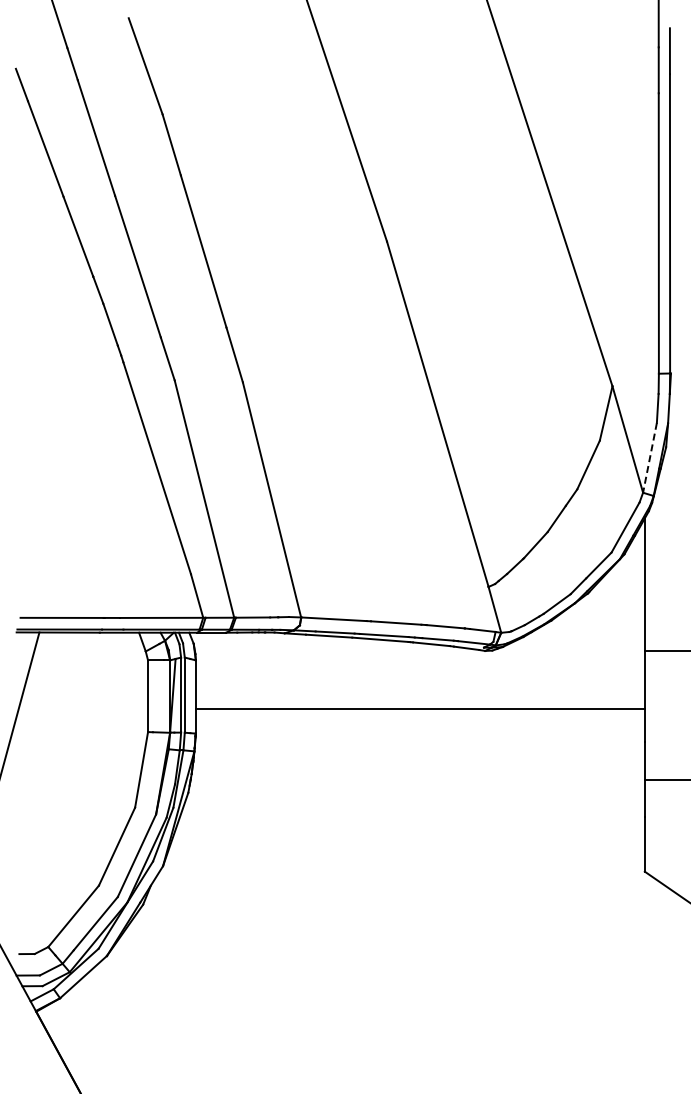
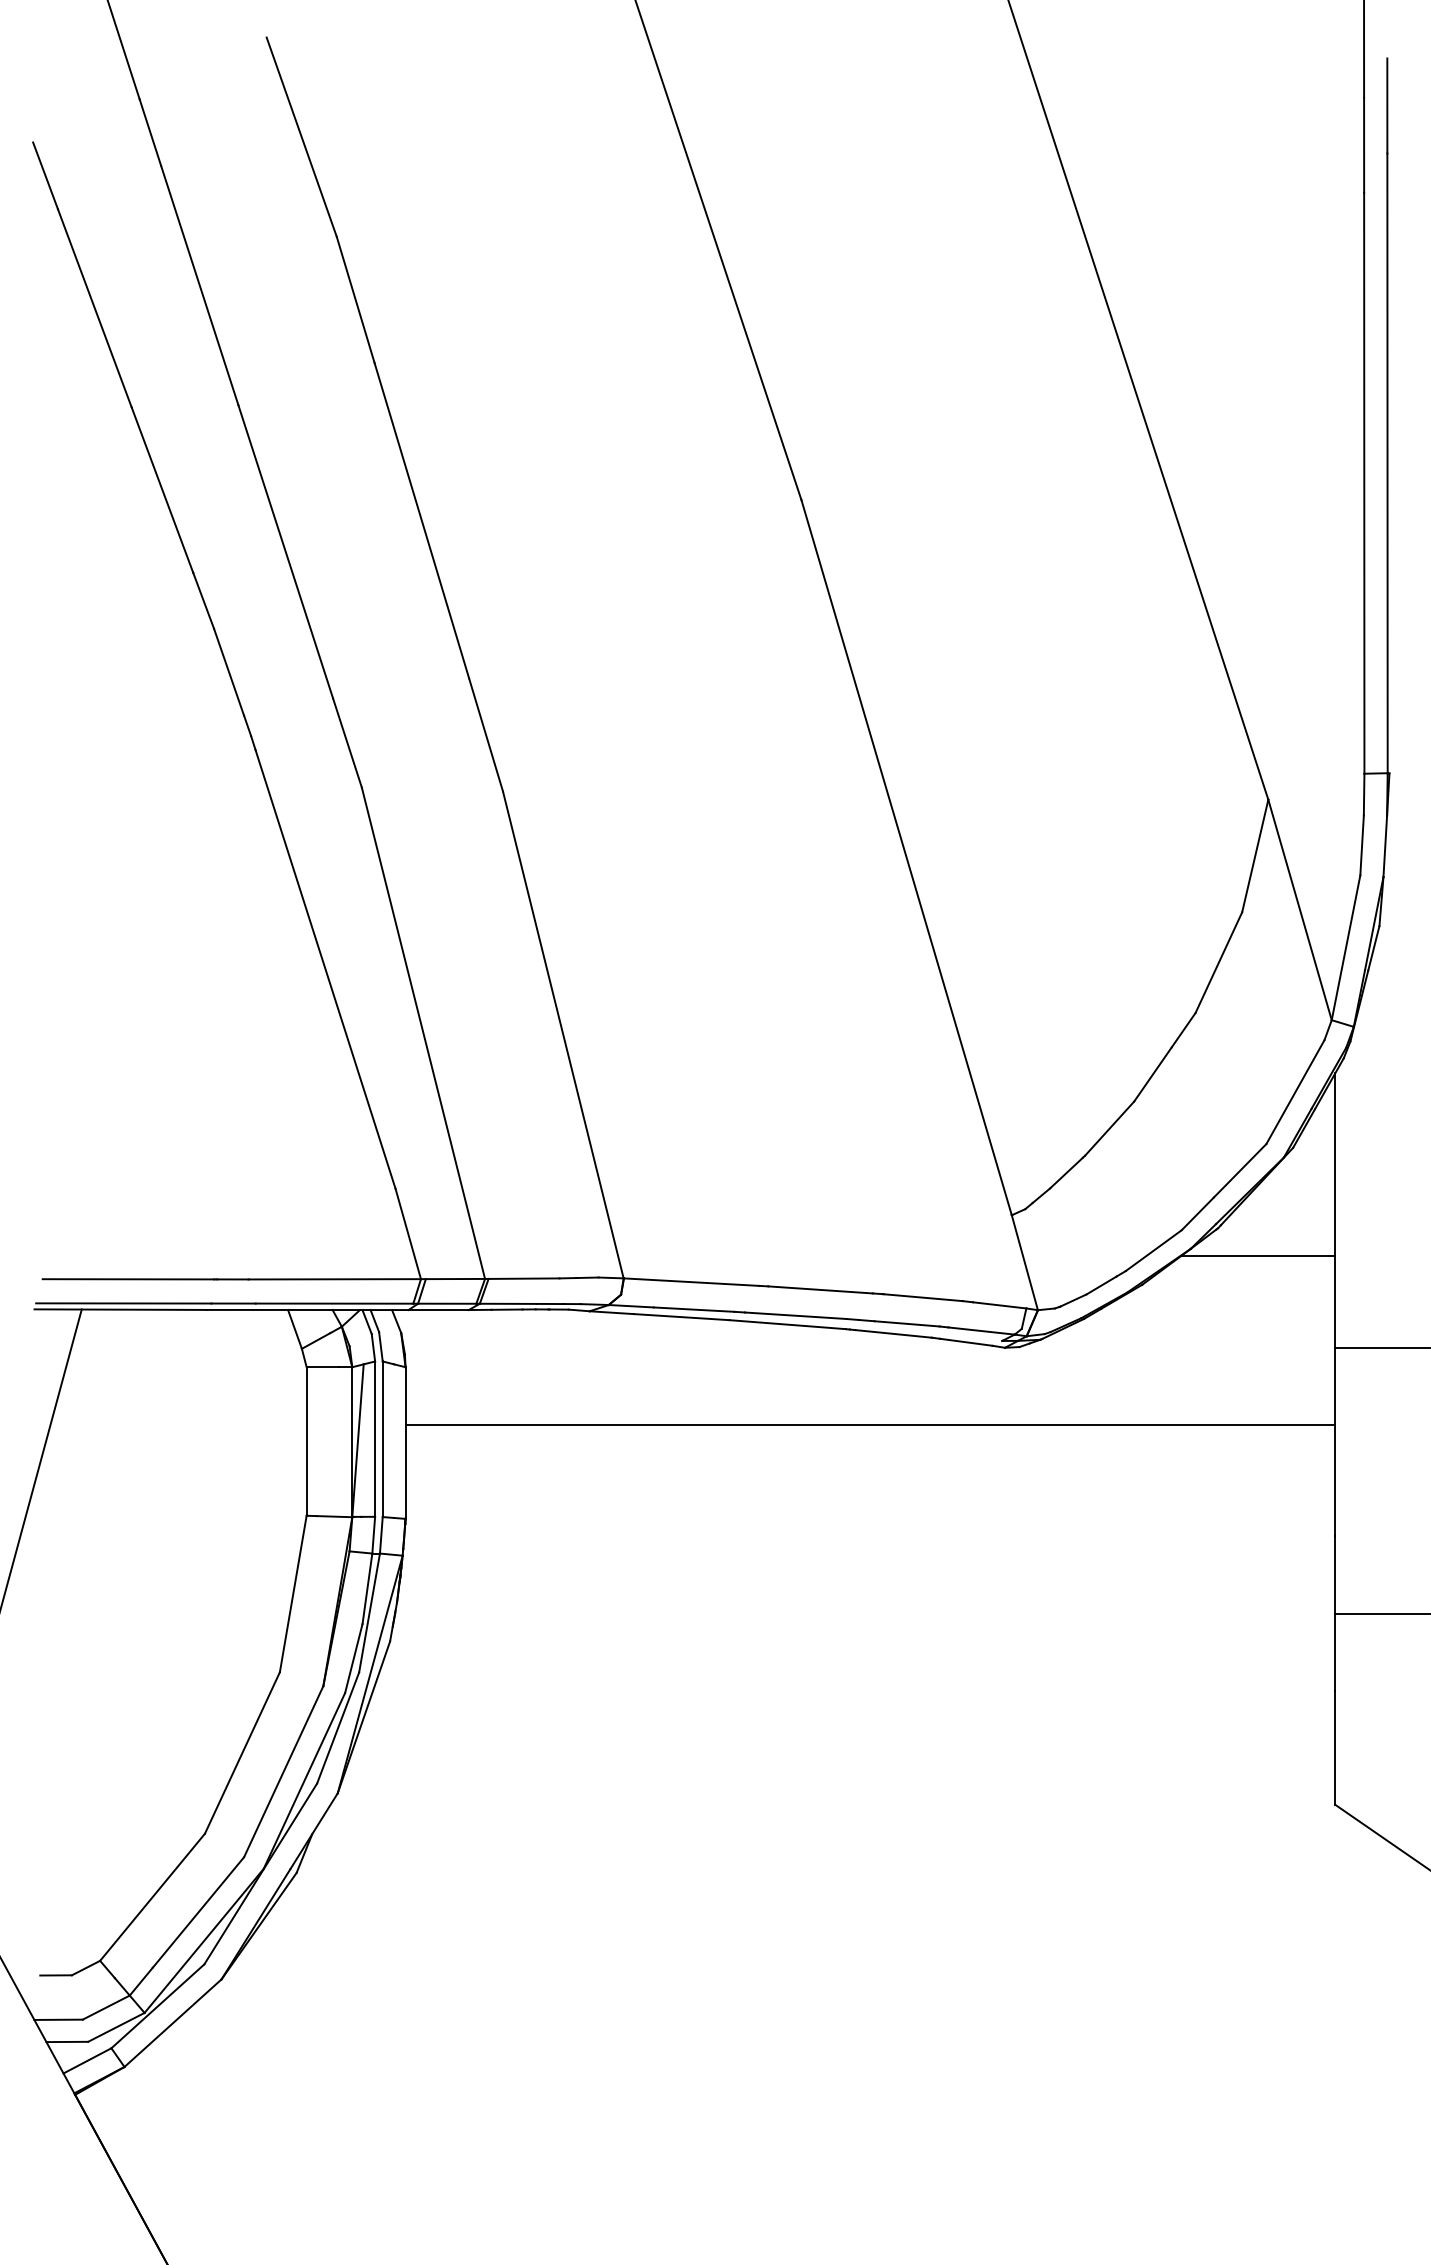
line: (650, 457) -> (1347, 947), dashed -> solid
line: (607, 606) -> (1258, 1255), added
line: (419, 709) -> (868, 1425), moved

